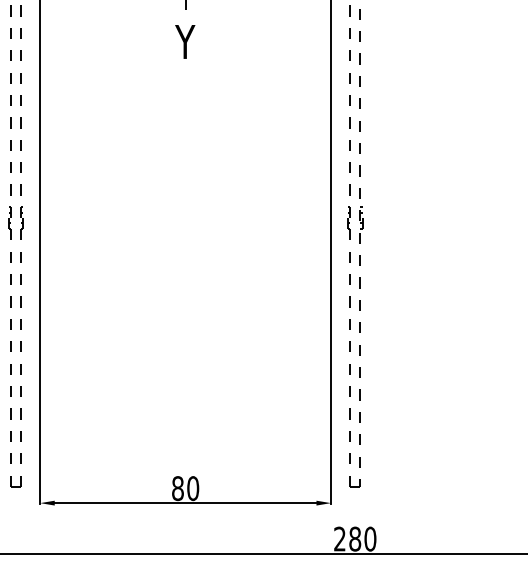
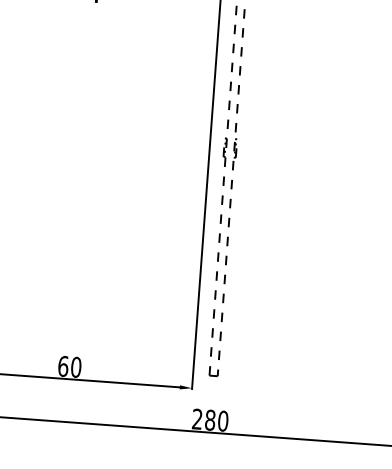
text: (178, 488) -> (63, 366), 80 -> 60

